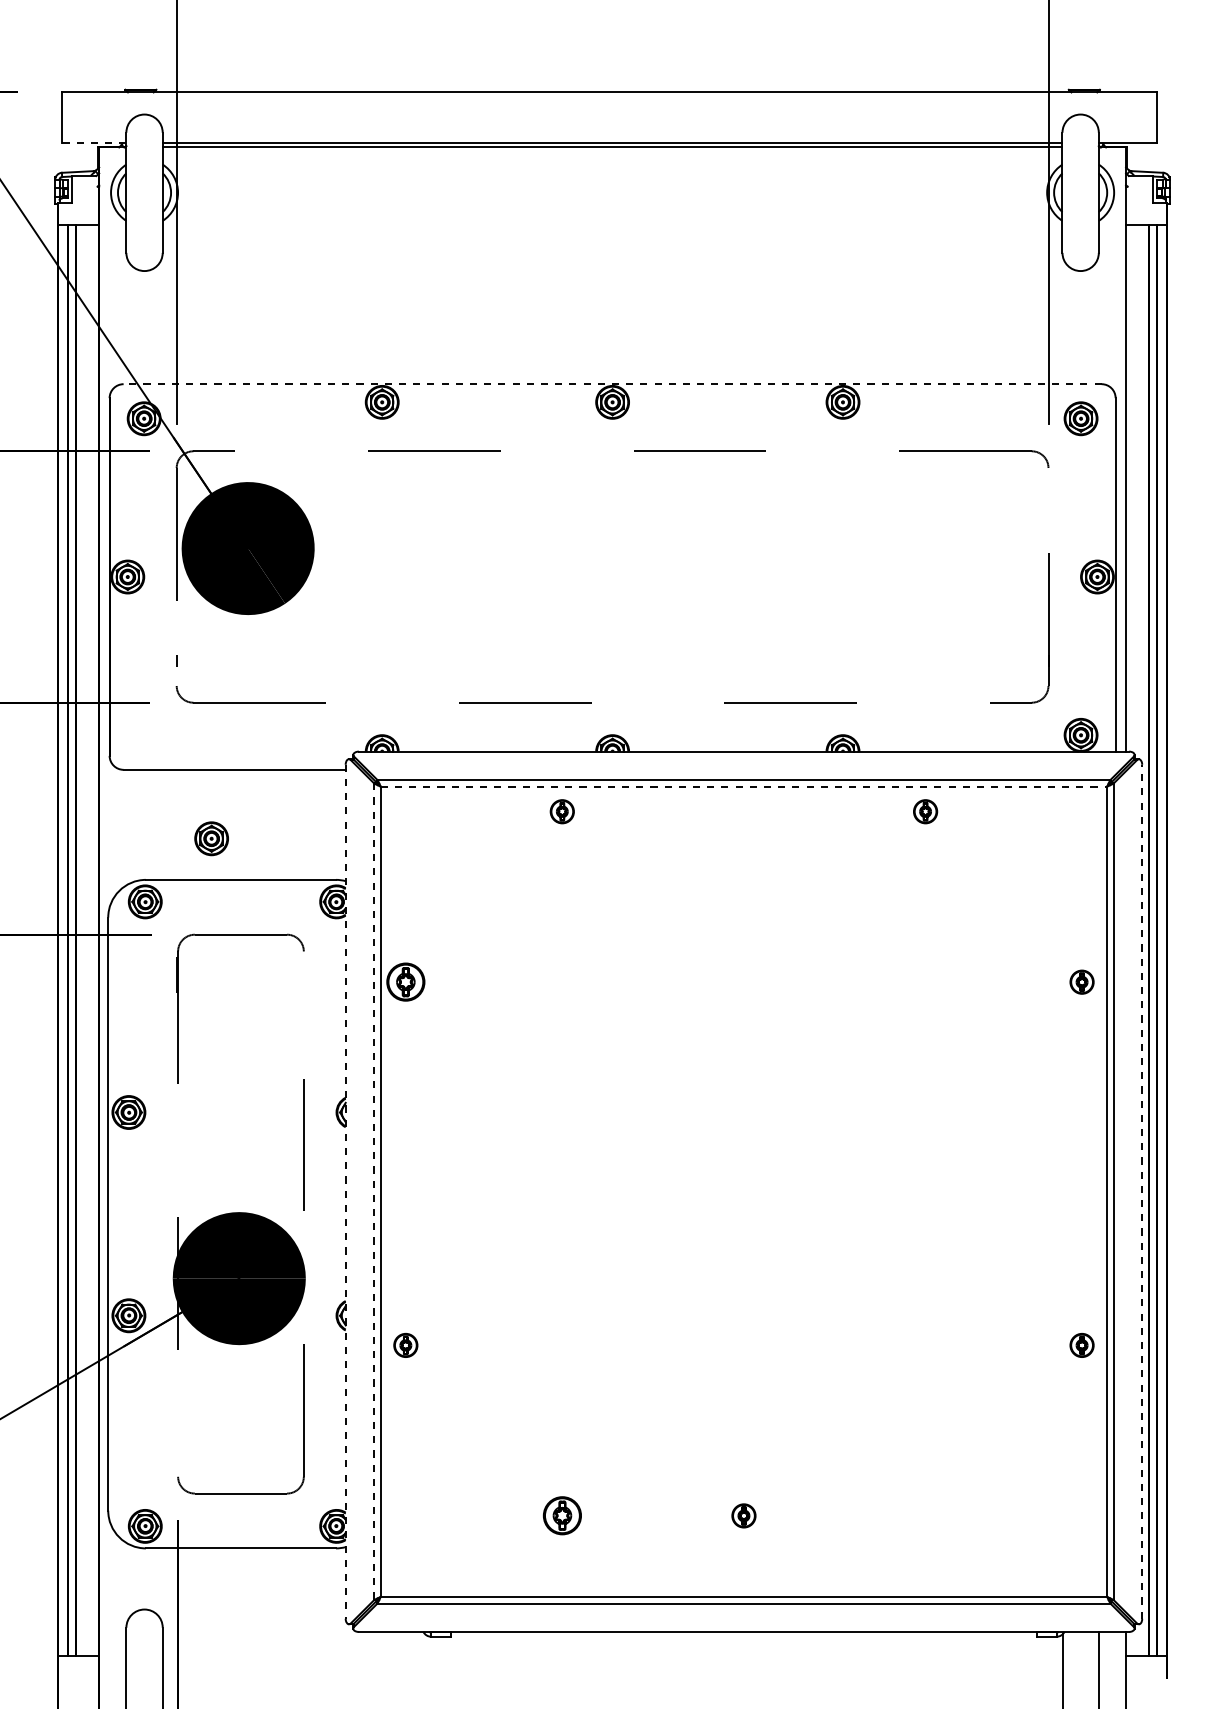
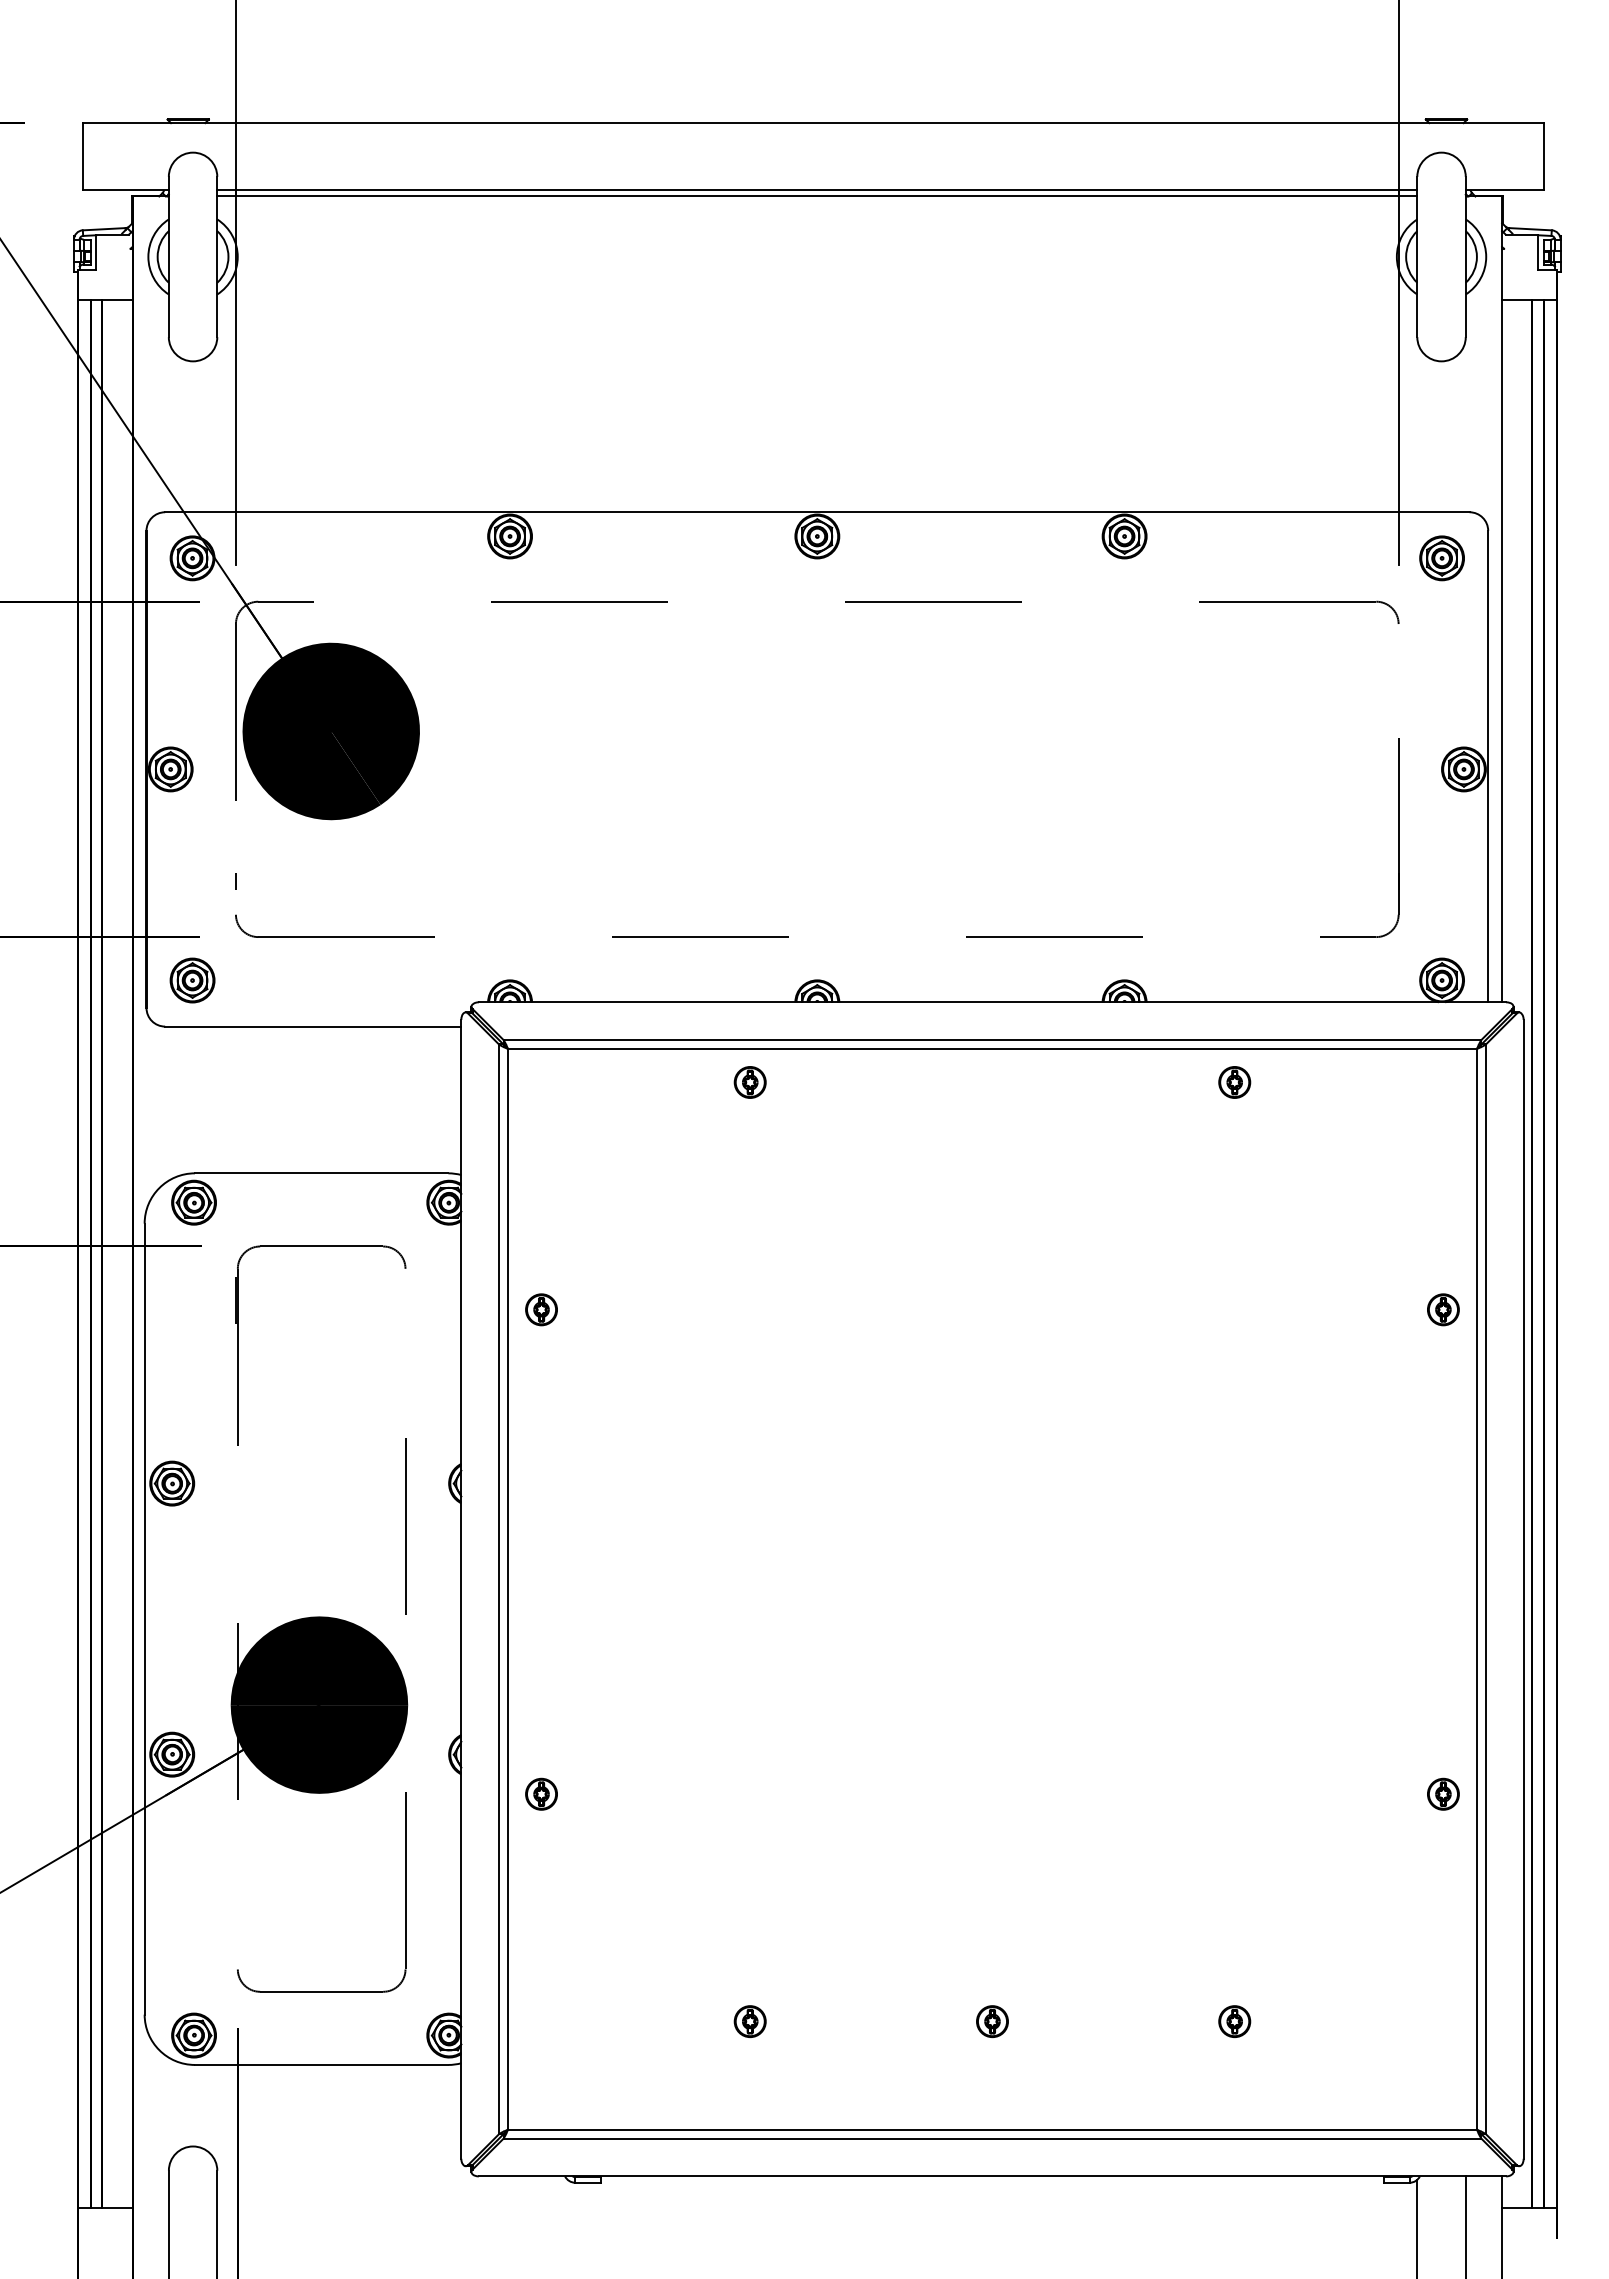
line: (93, 142) -> (125, 190), dashed -> solid
line: (611, 384) -> (816, 512), dashed -> solid
line: (743, 786) -> (992, 1048), dashed -> solid
part: (211, 838) -> (192, 980), moved
part: (405, 981) -> (541, 1309), size x0.62
line: (345, 1191) -> (461, 1589), dashed -> solid
line: (373, 1191) -> (498, 1589), dashed -> solid
line: (1142, 1191) -> (1523, 1588), dashed -> solid
part: (561, 1515) -> (749, 2021), size x0.62
part: (925, 1515) -> (1234, 2021), added

